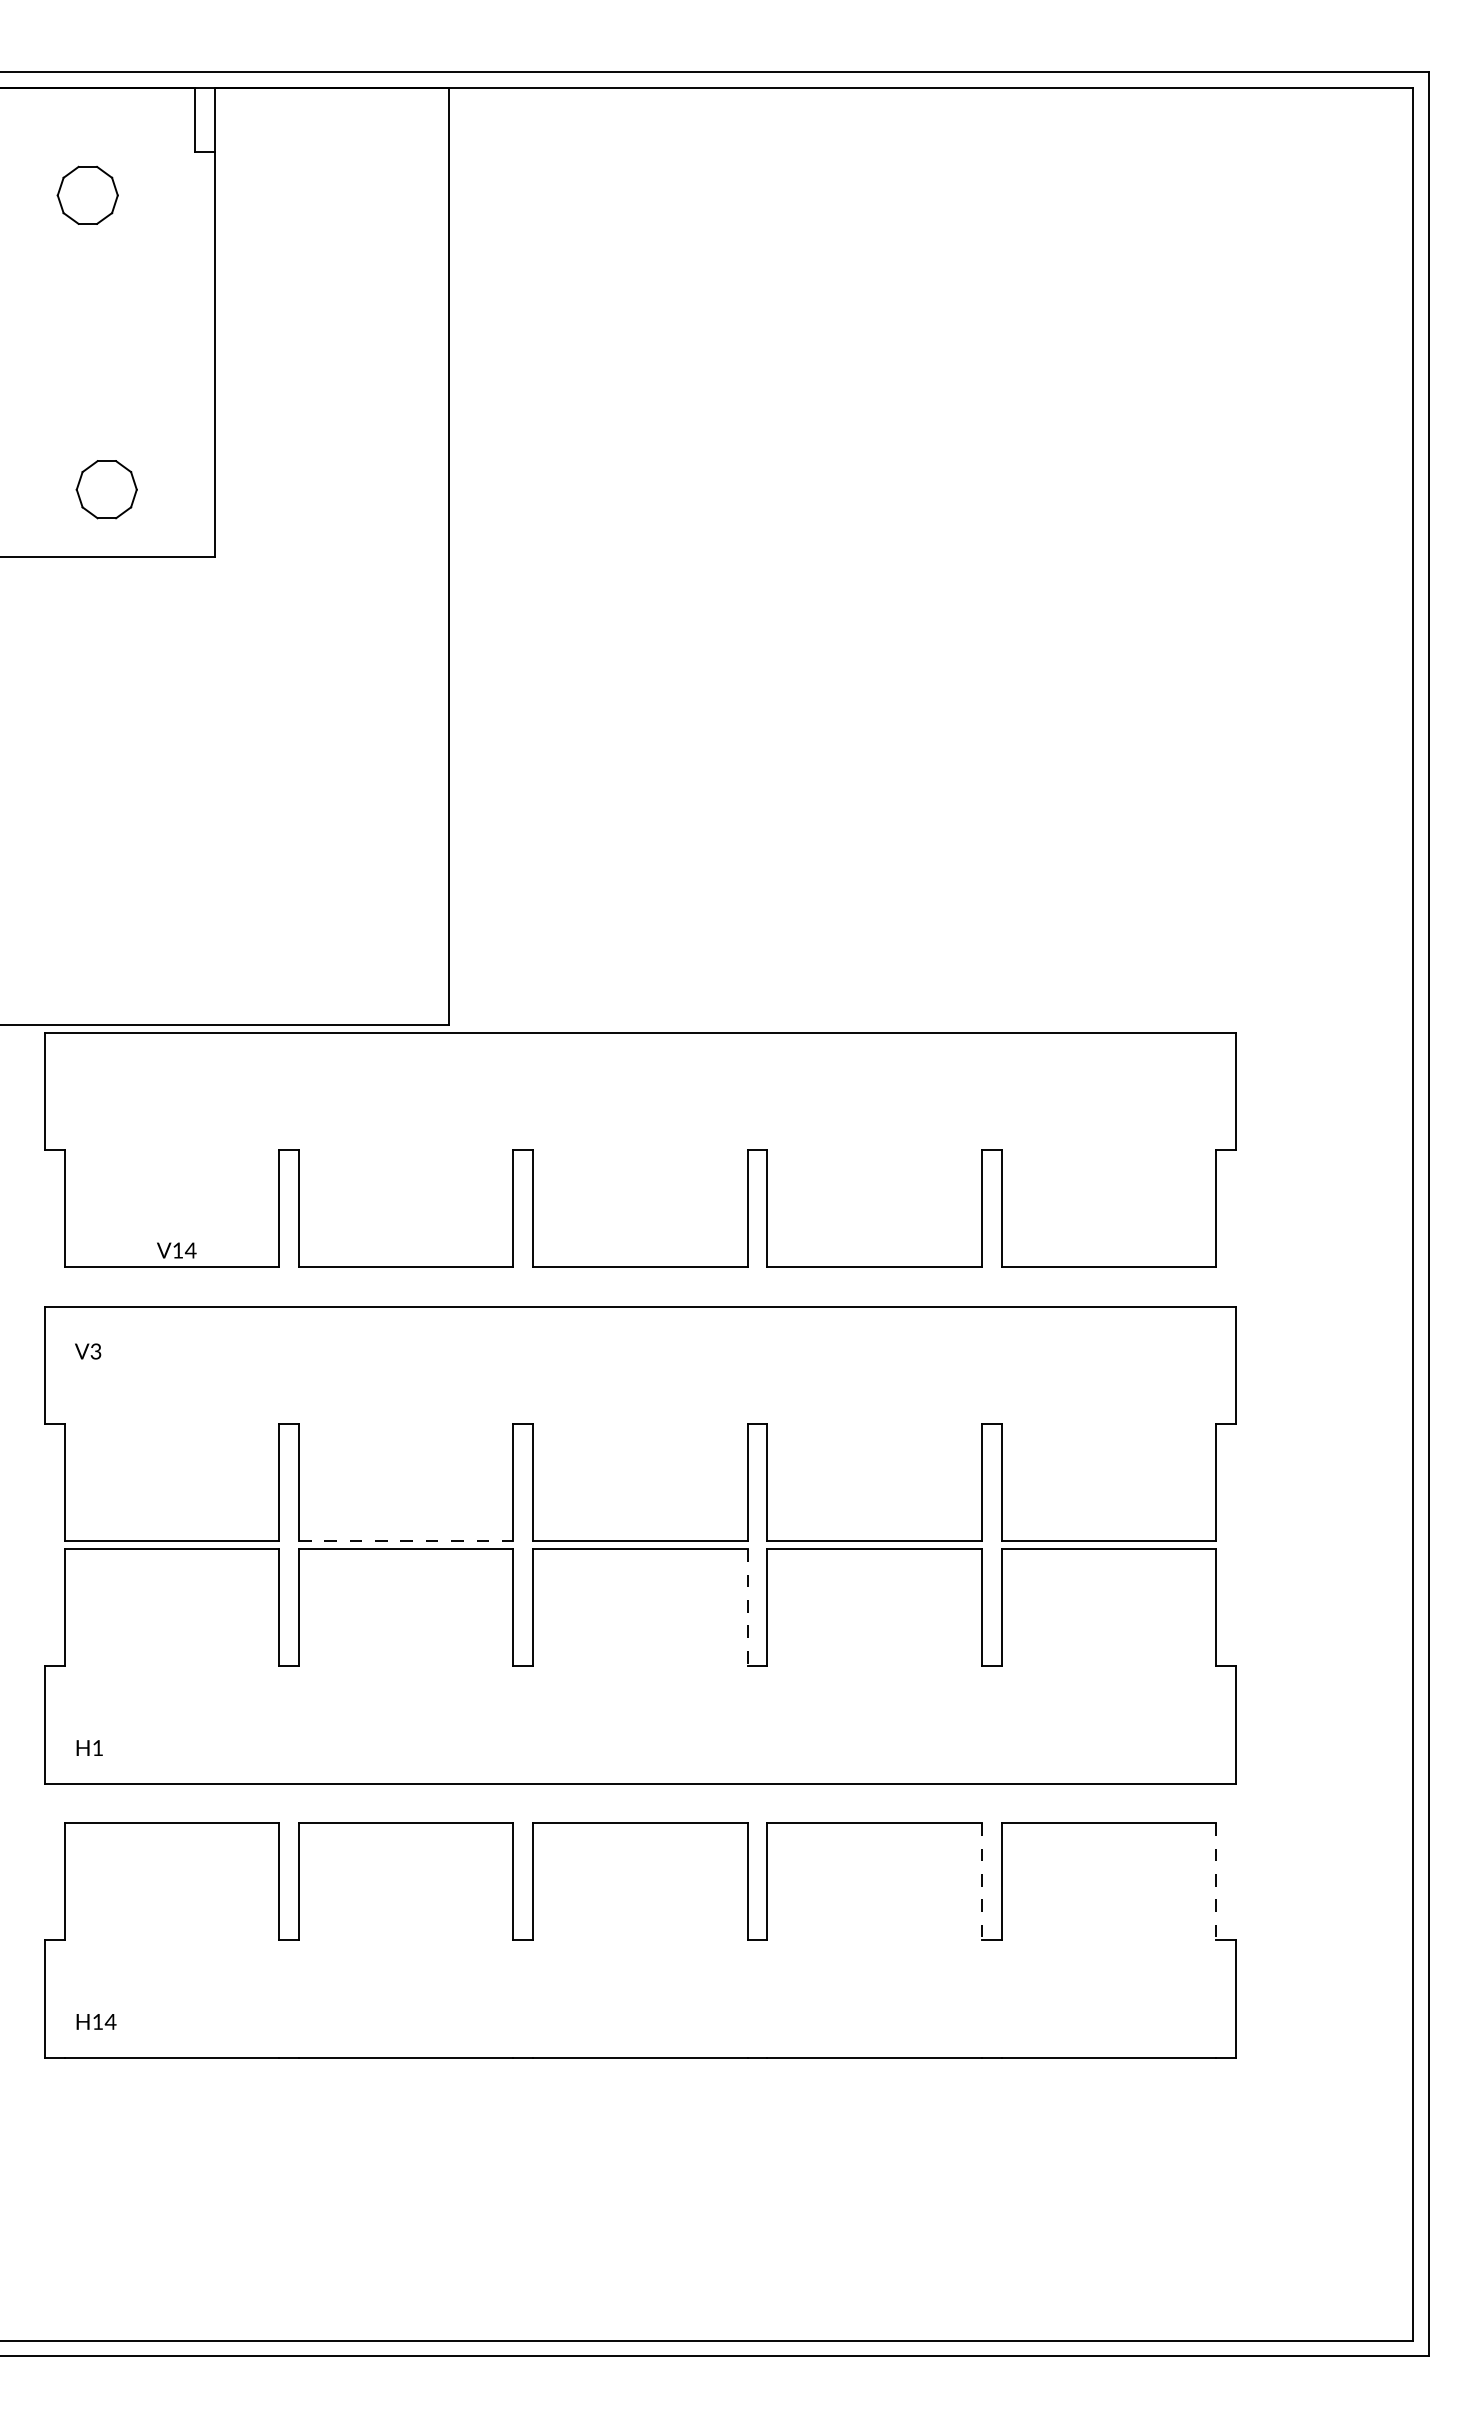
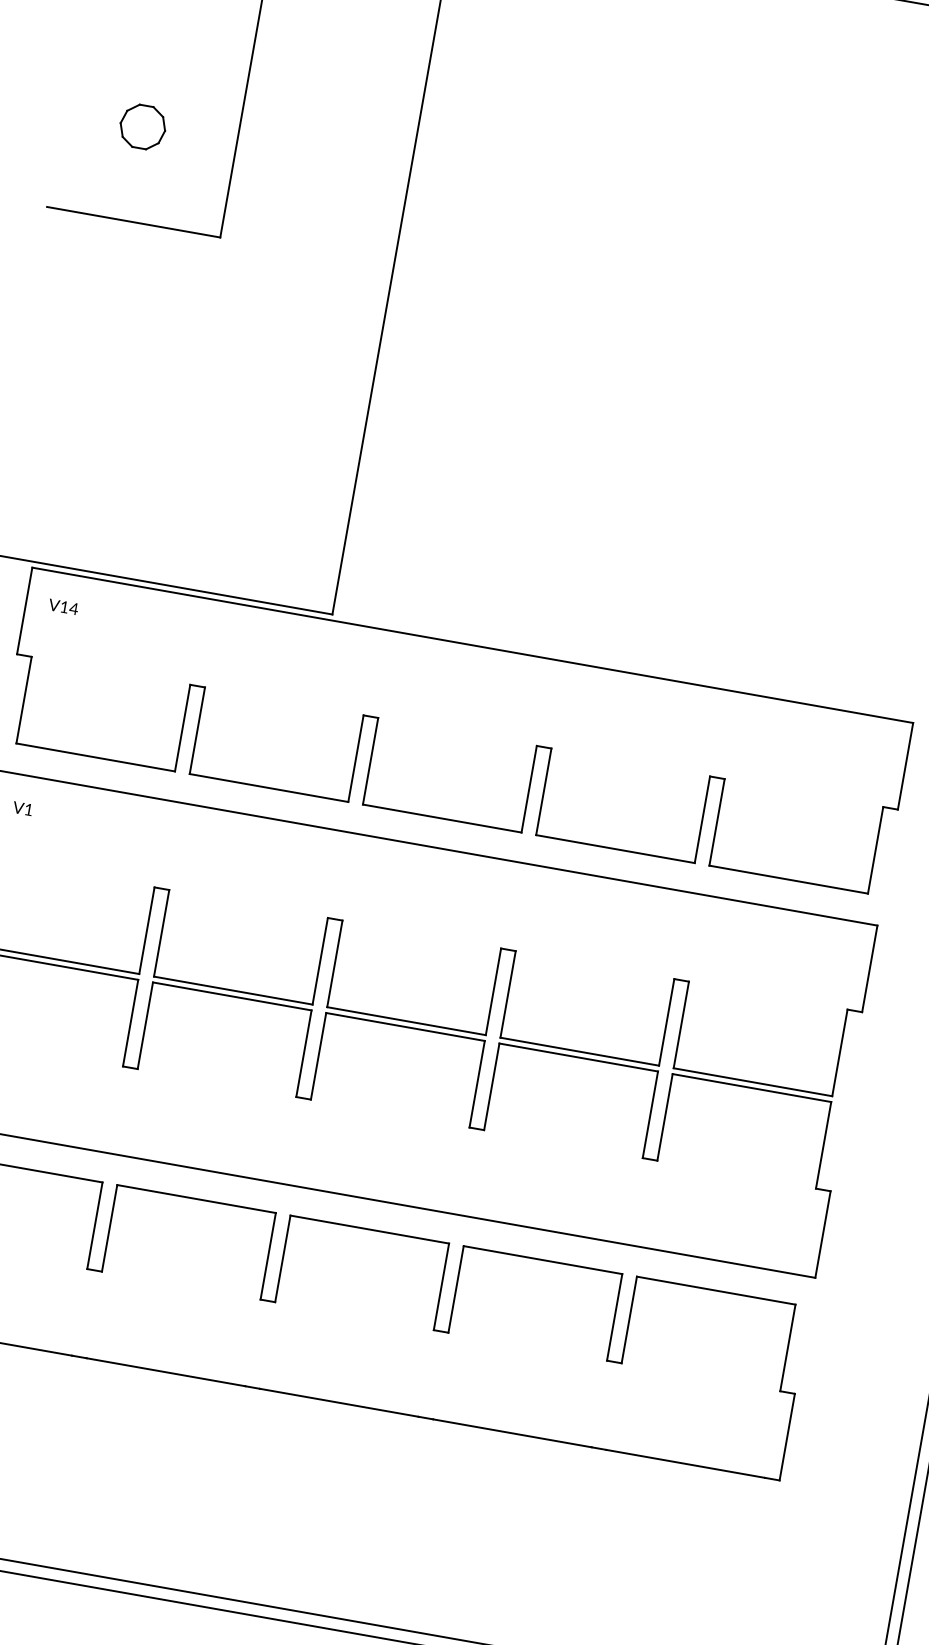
part: (106, 489) -> (142, 126), moved
text: (176, 1250) -> (63, 606), moved
text: (95, 1351) -> (28, 809), V3 -> V1
line: (406, 1541) -> (233, 990), dashed -> solid
line: (747, 1607) -> (477, 1083), dashed -> solid
line: (981, 1881) -> (614, 1317), dashed -> solid
line: (1216, 1881) -> (788, 1347), dashed -> solid

